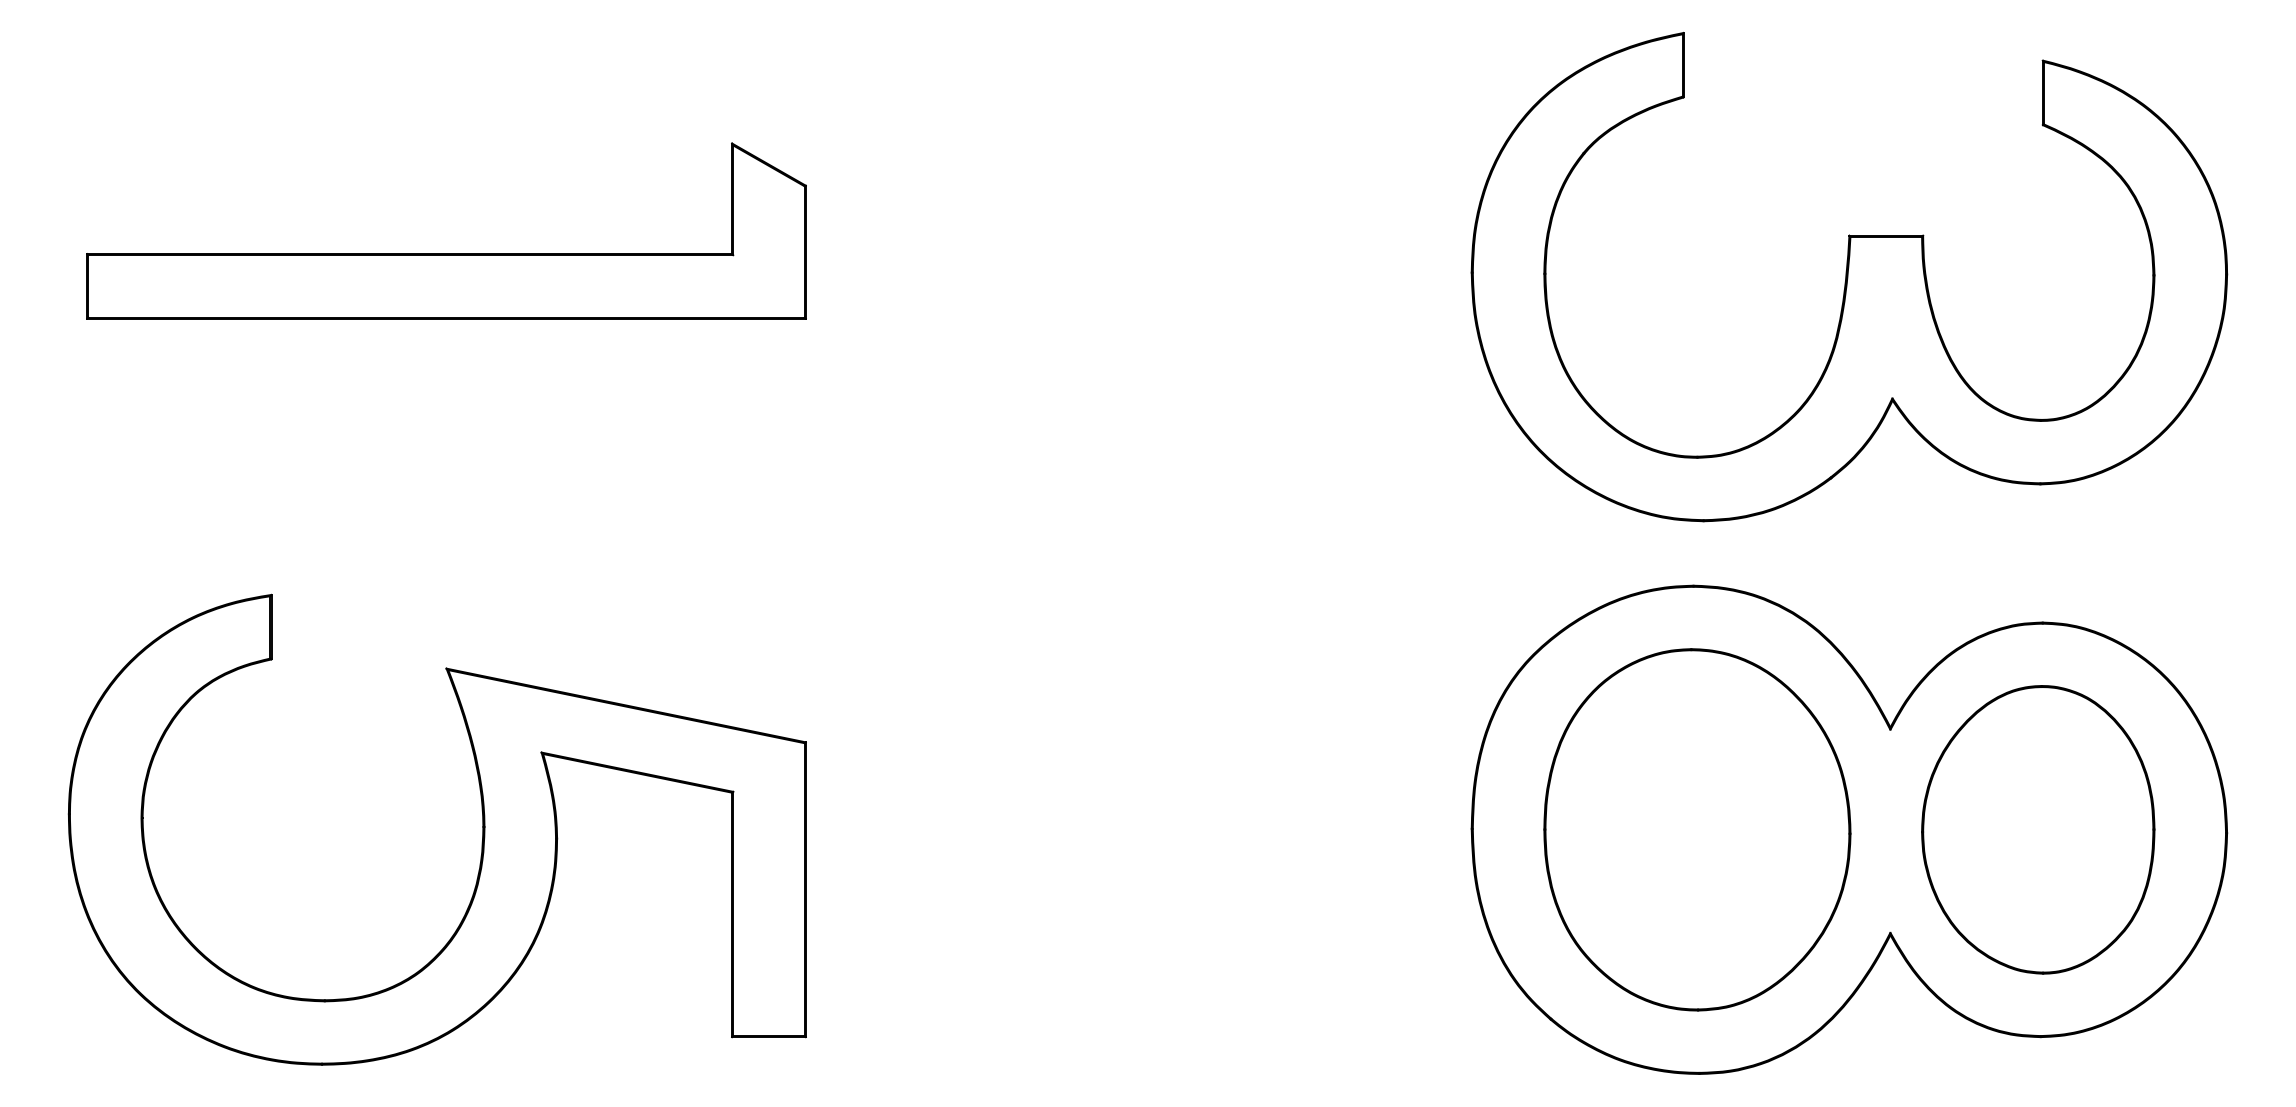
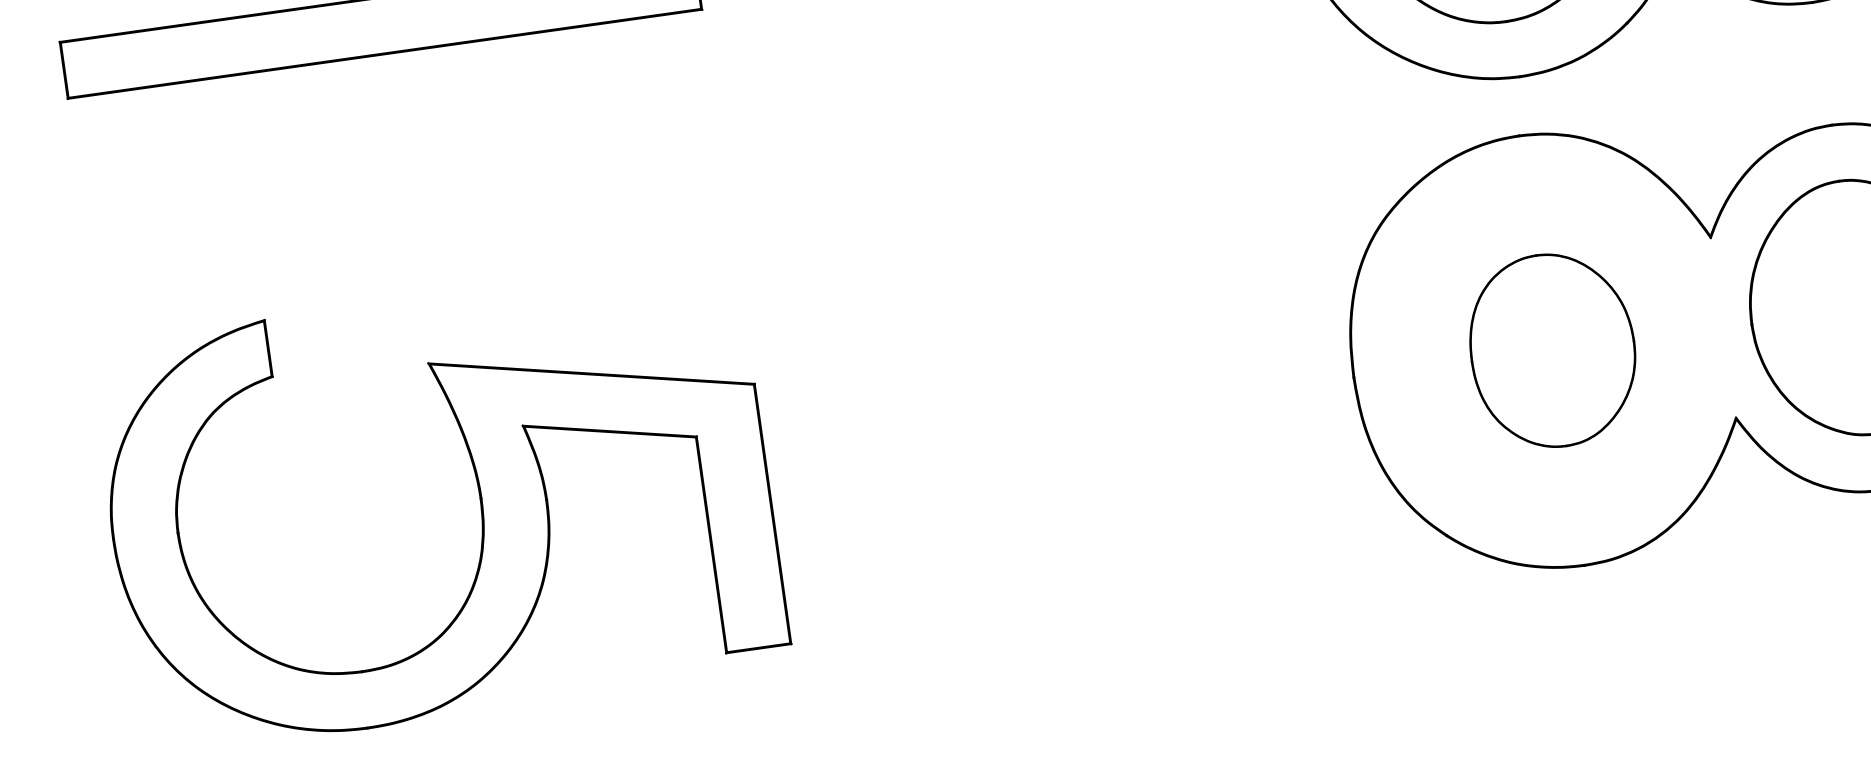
part: (1697, 829) -> (1552, 350), size x0.6

